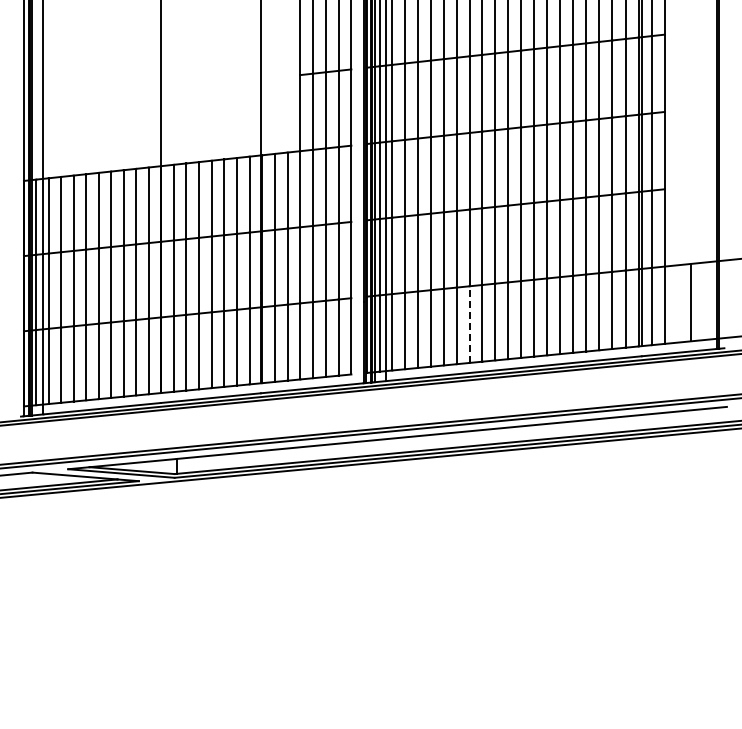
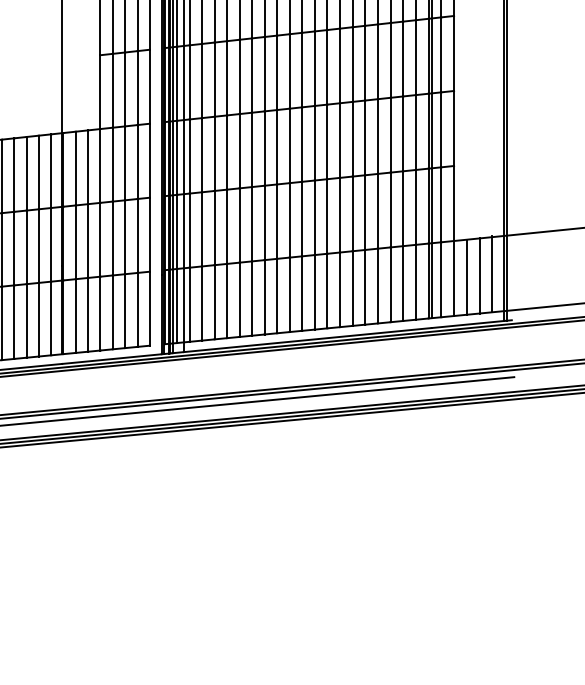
line: (704, 300) -> (492, 273), added
line: (678, 303) -> (467, 276), added
line: (469, 324) -> (264, 297), dashed -> solid

